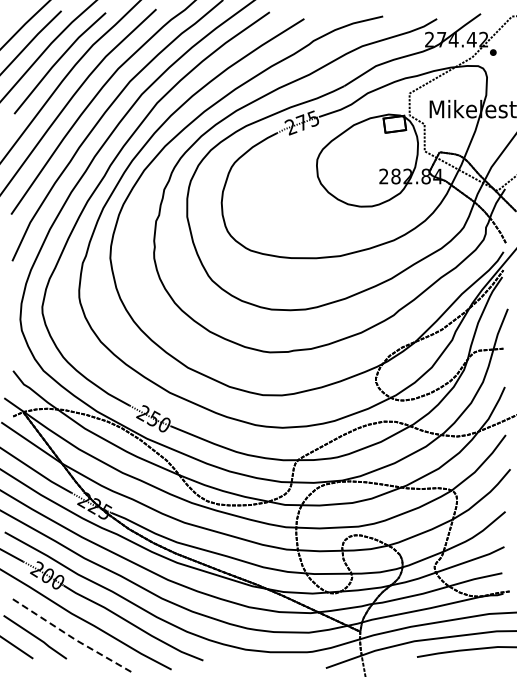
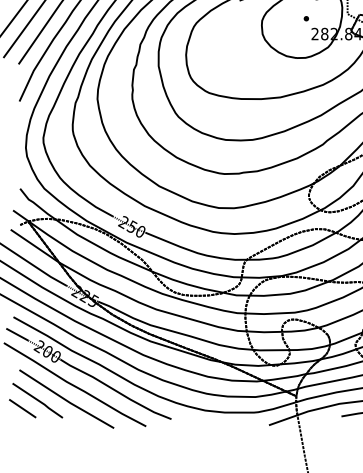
part: (372, 156) -> (306, 18), added
line: (71, 637) -> (66, 400), dashed -> solid

